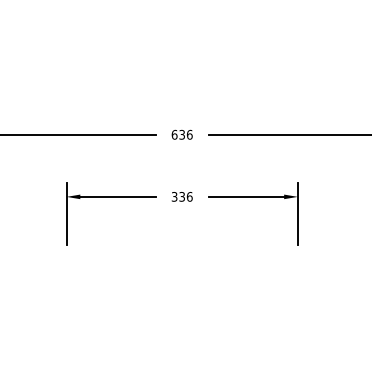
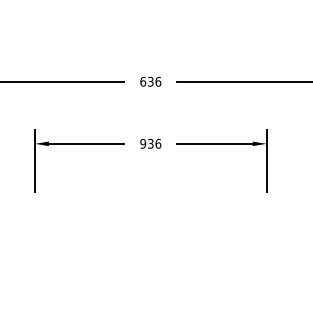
text: (174, 196) -> (143, 143), 336 -> 936

